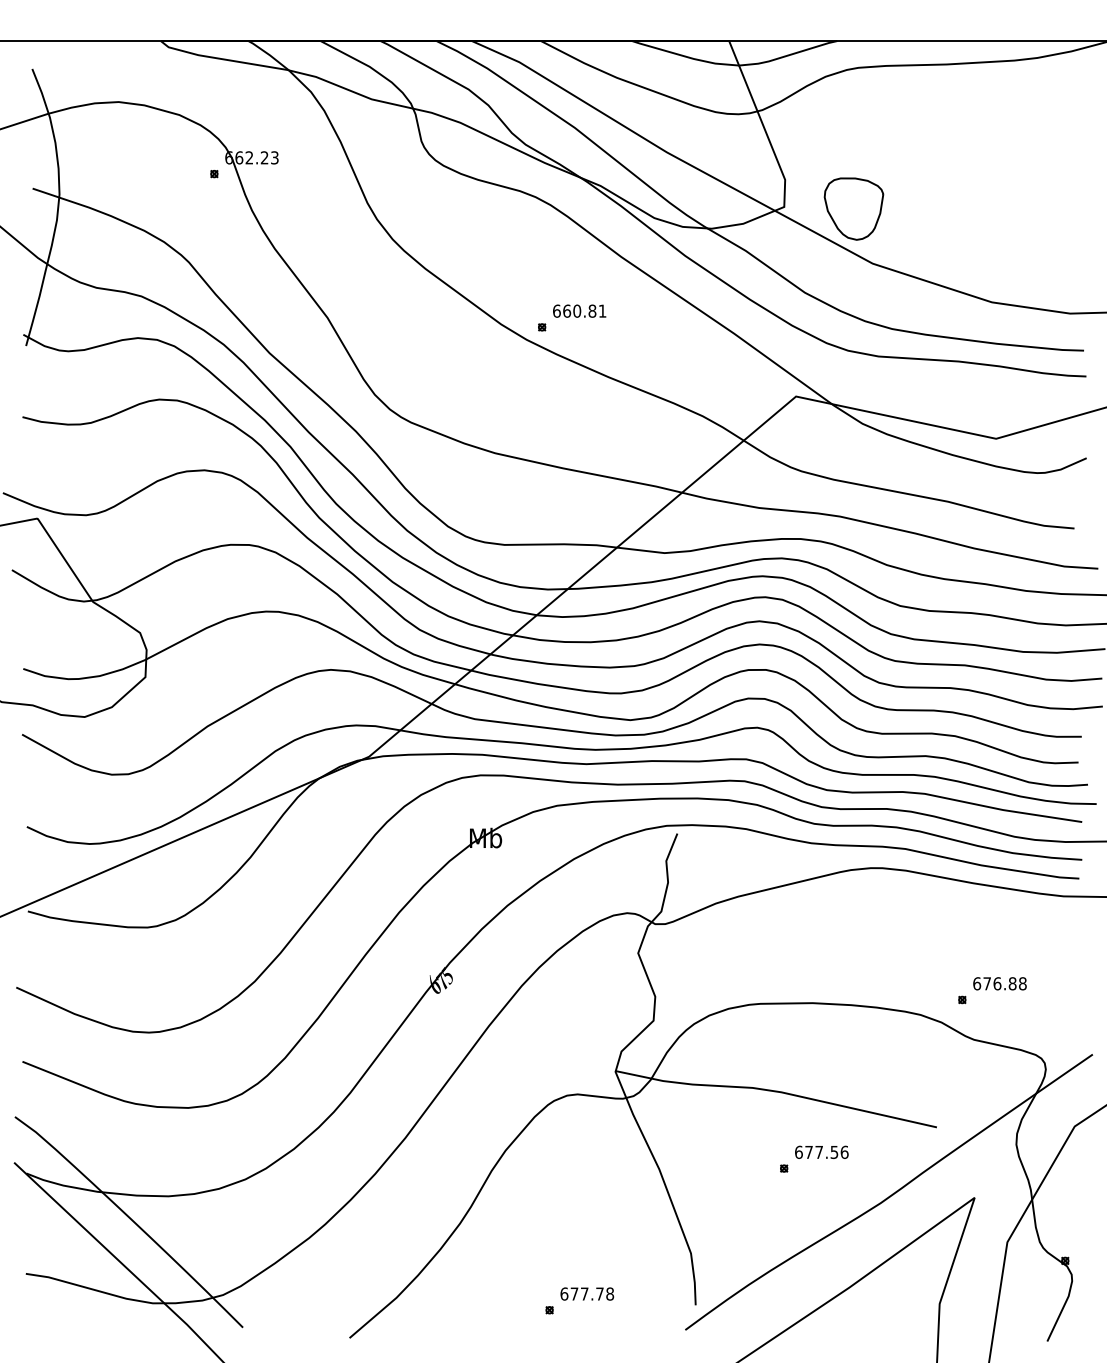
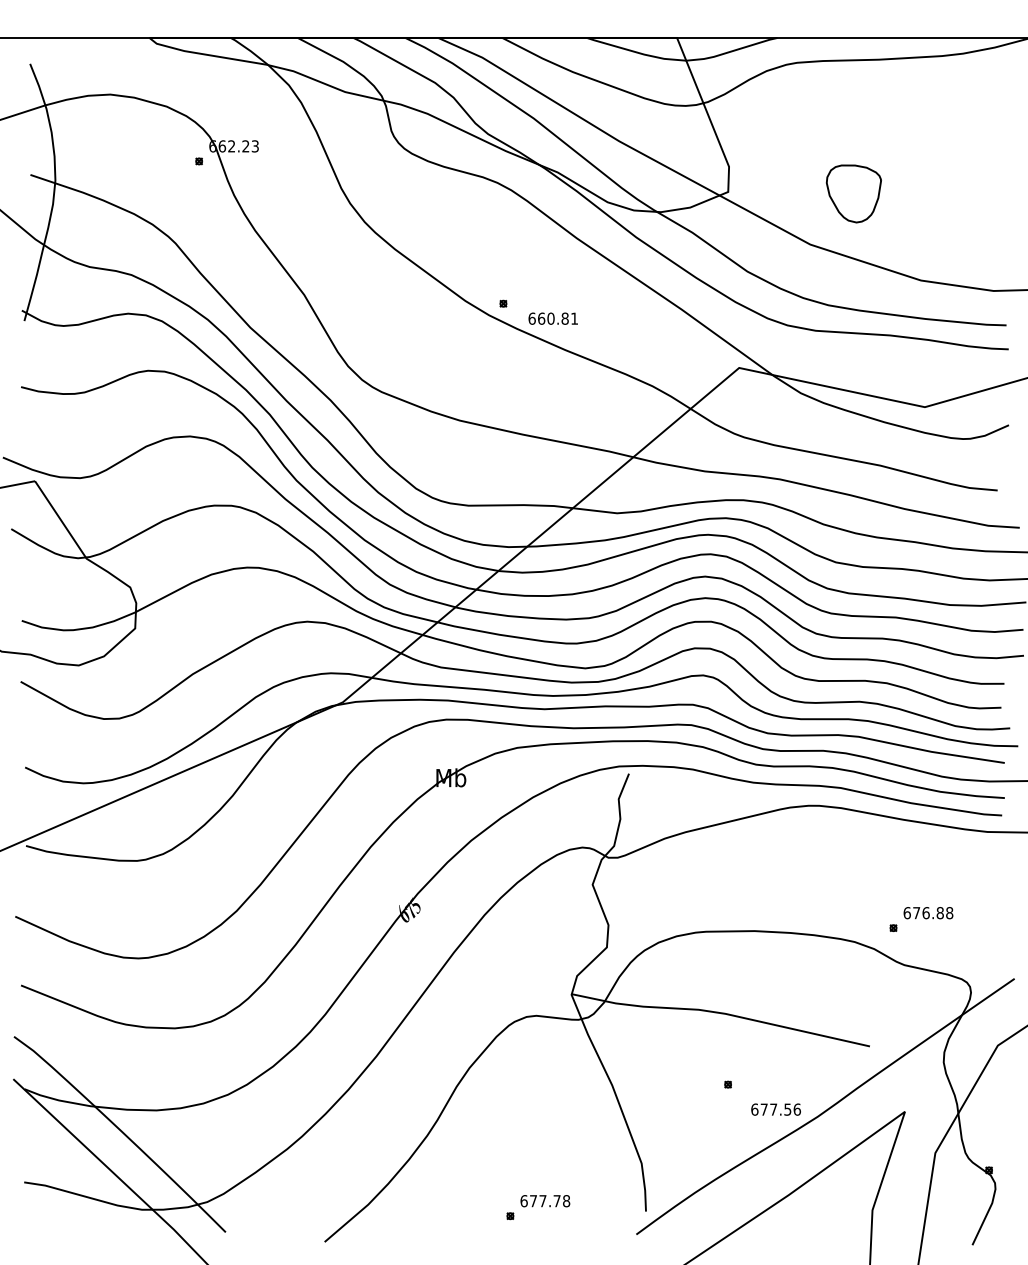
part: (853, 208) -> (853, 193), moved
text: (578, 310) -> (552, 318), moved
text: (821, 1152) -> (775, 1109), moved

